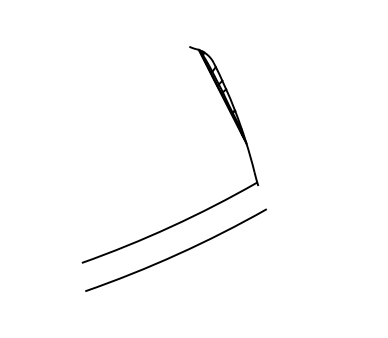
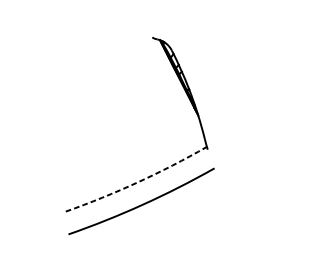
arc: (171, 226) -> (137, 182), solid -> dashed

